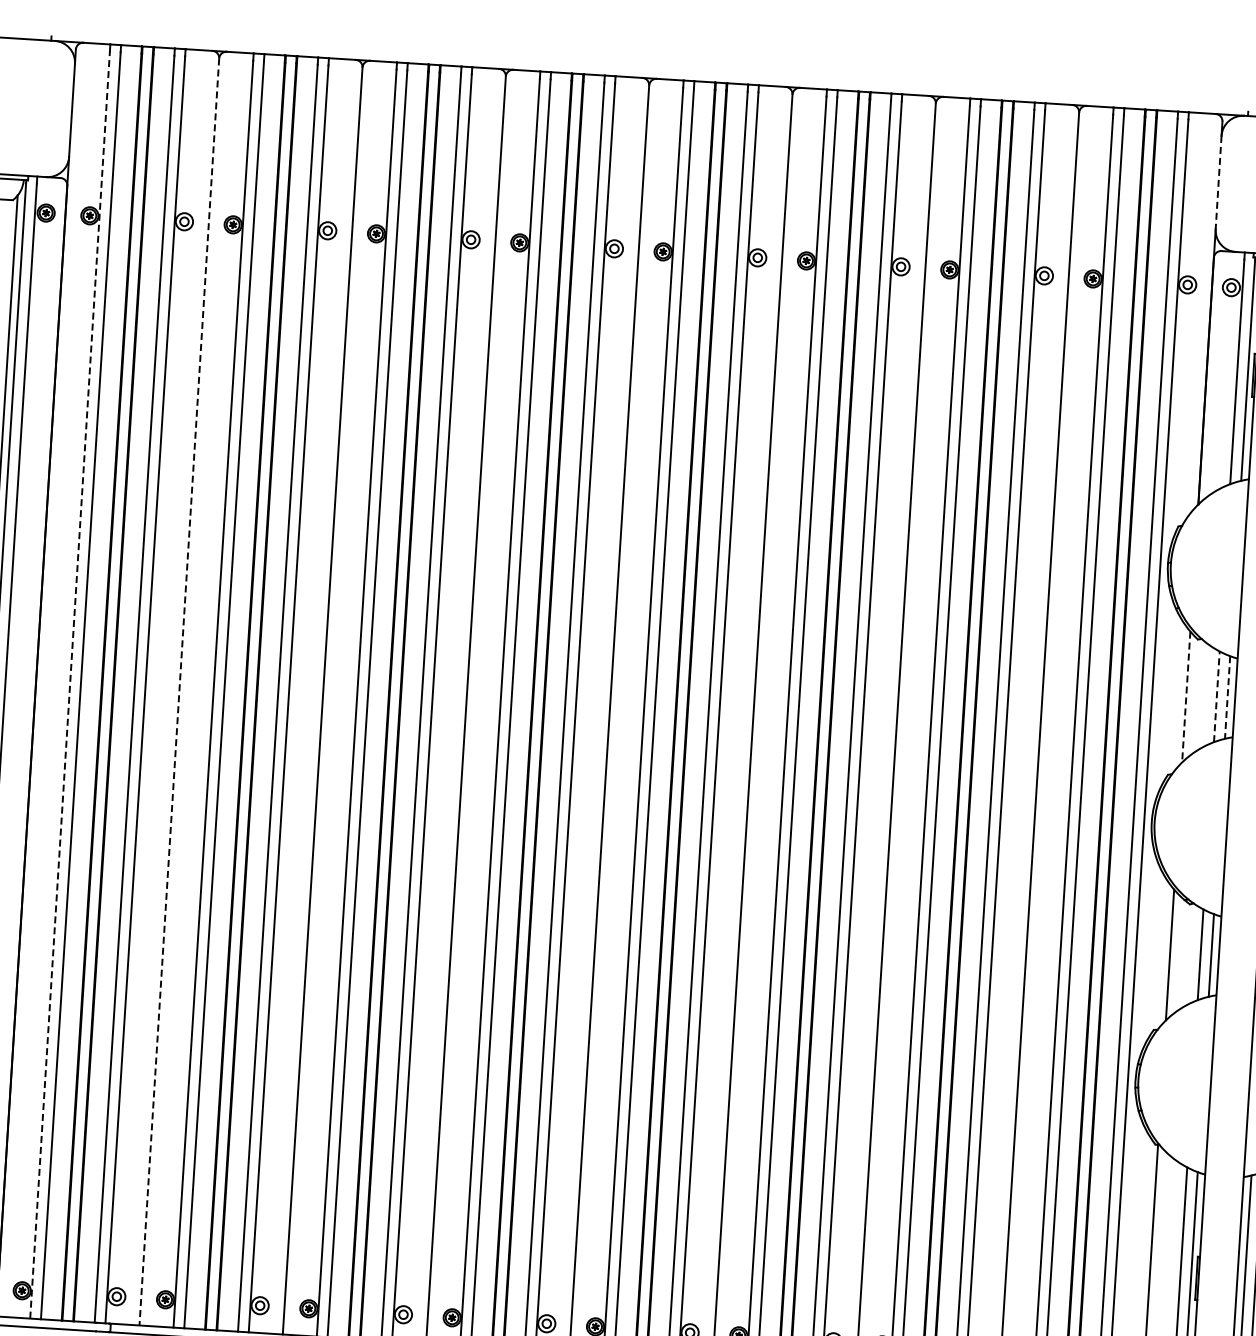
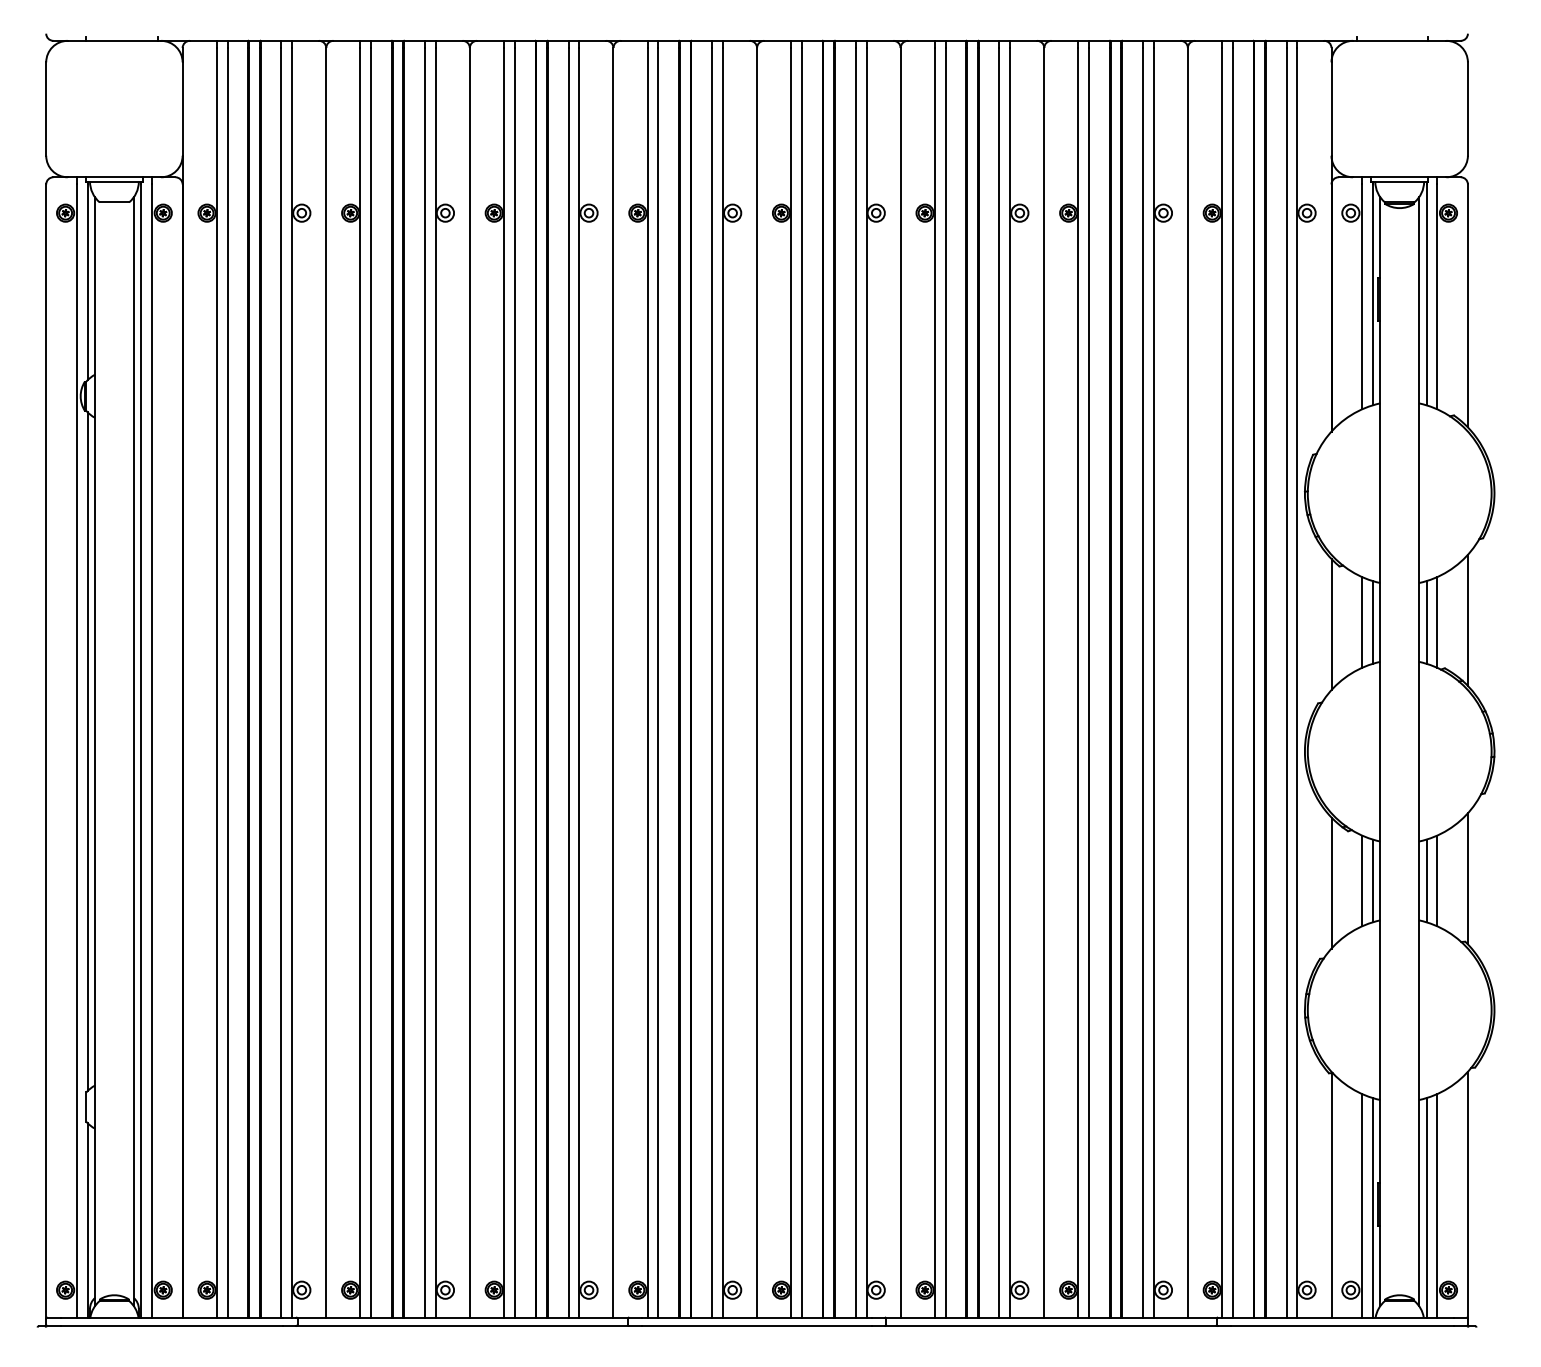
line: (1218, 182) -> (1331, 109), dashed -> solid
line: (69, 684) -> (216, 682), dashed -> solid
line: (179, 691) -> (326, 682), dashed -> solid
line: (1217, 695) -> (1362, 621), dashed -> solid
line: (1186, 696) -> (1331, 624), dashed -> solid
line: (1227, 697) -> (1372, 622), dashed -> solid

